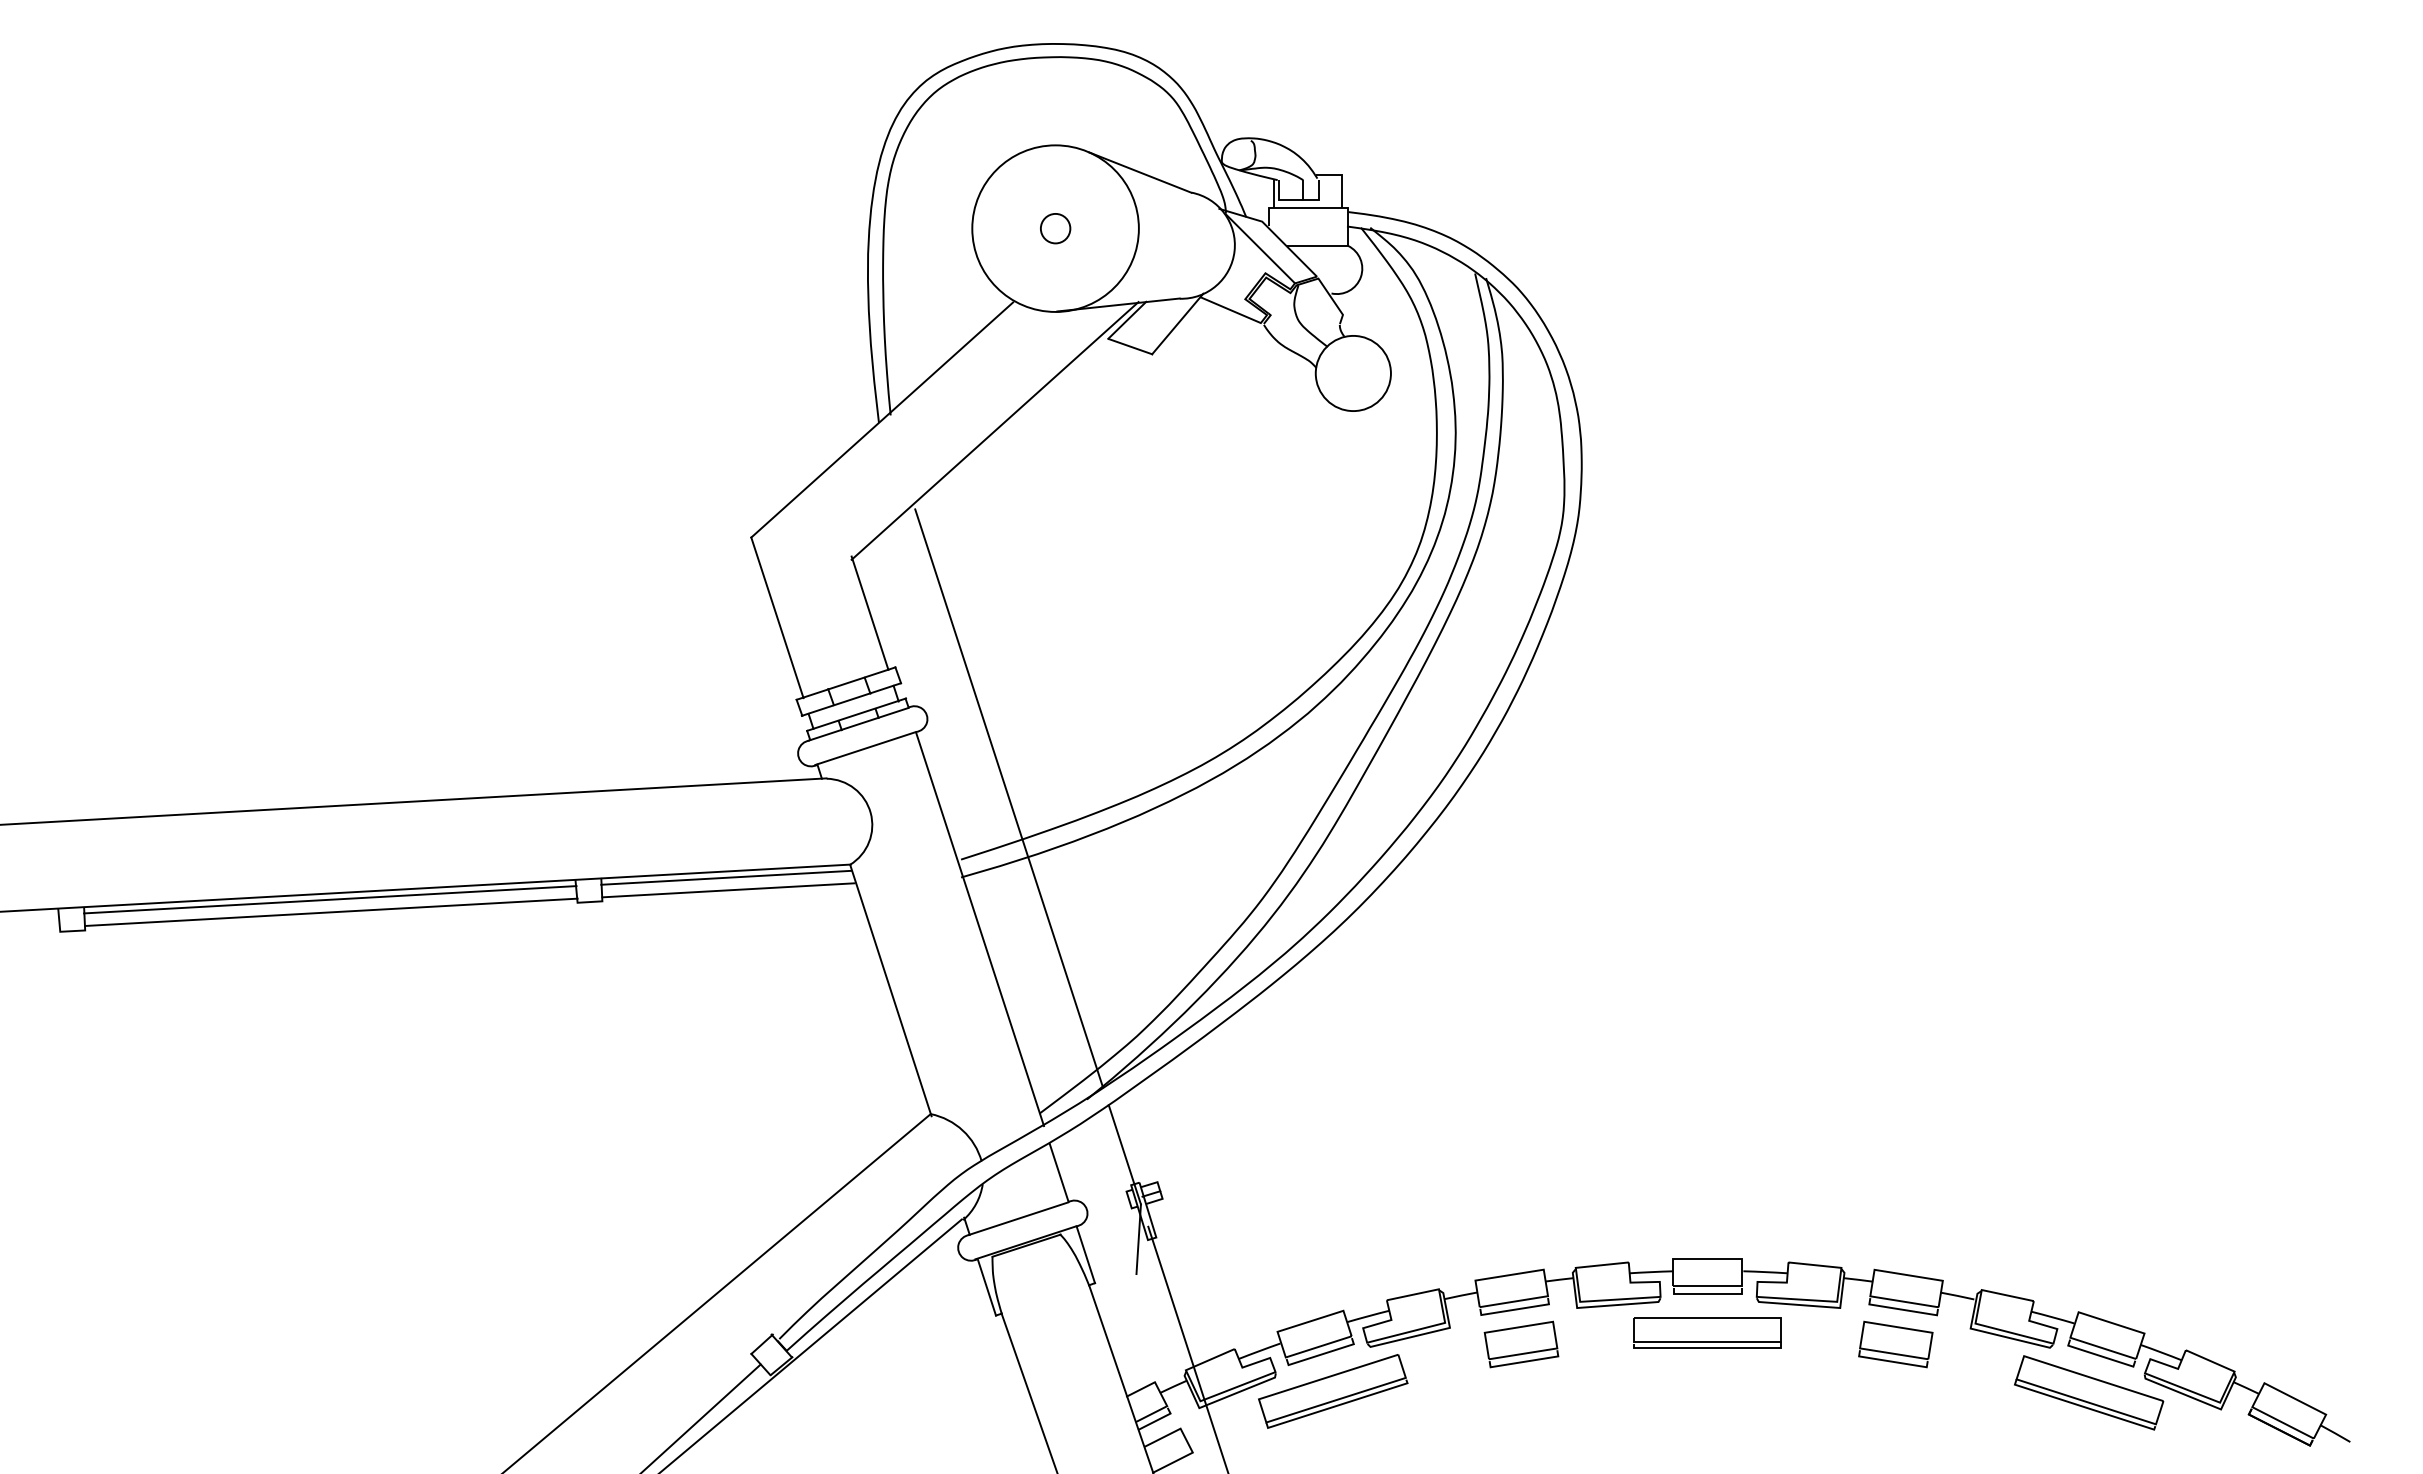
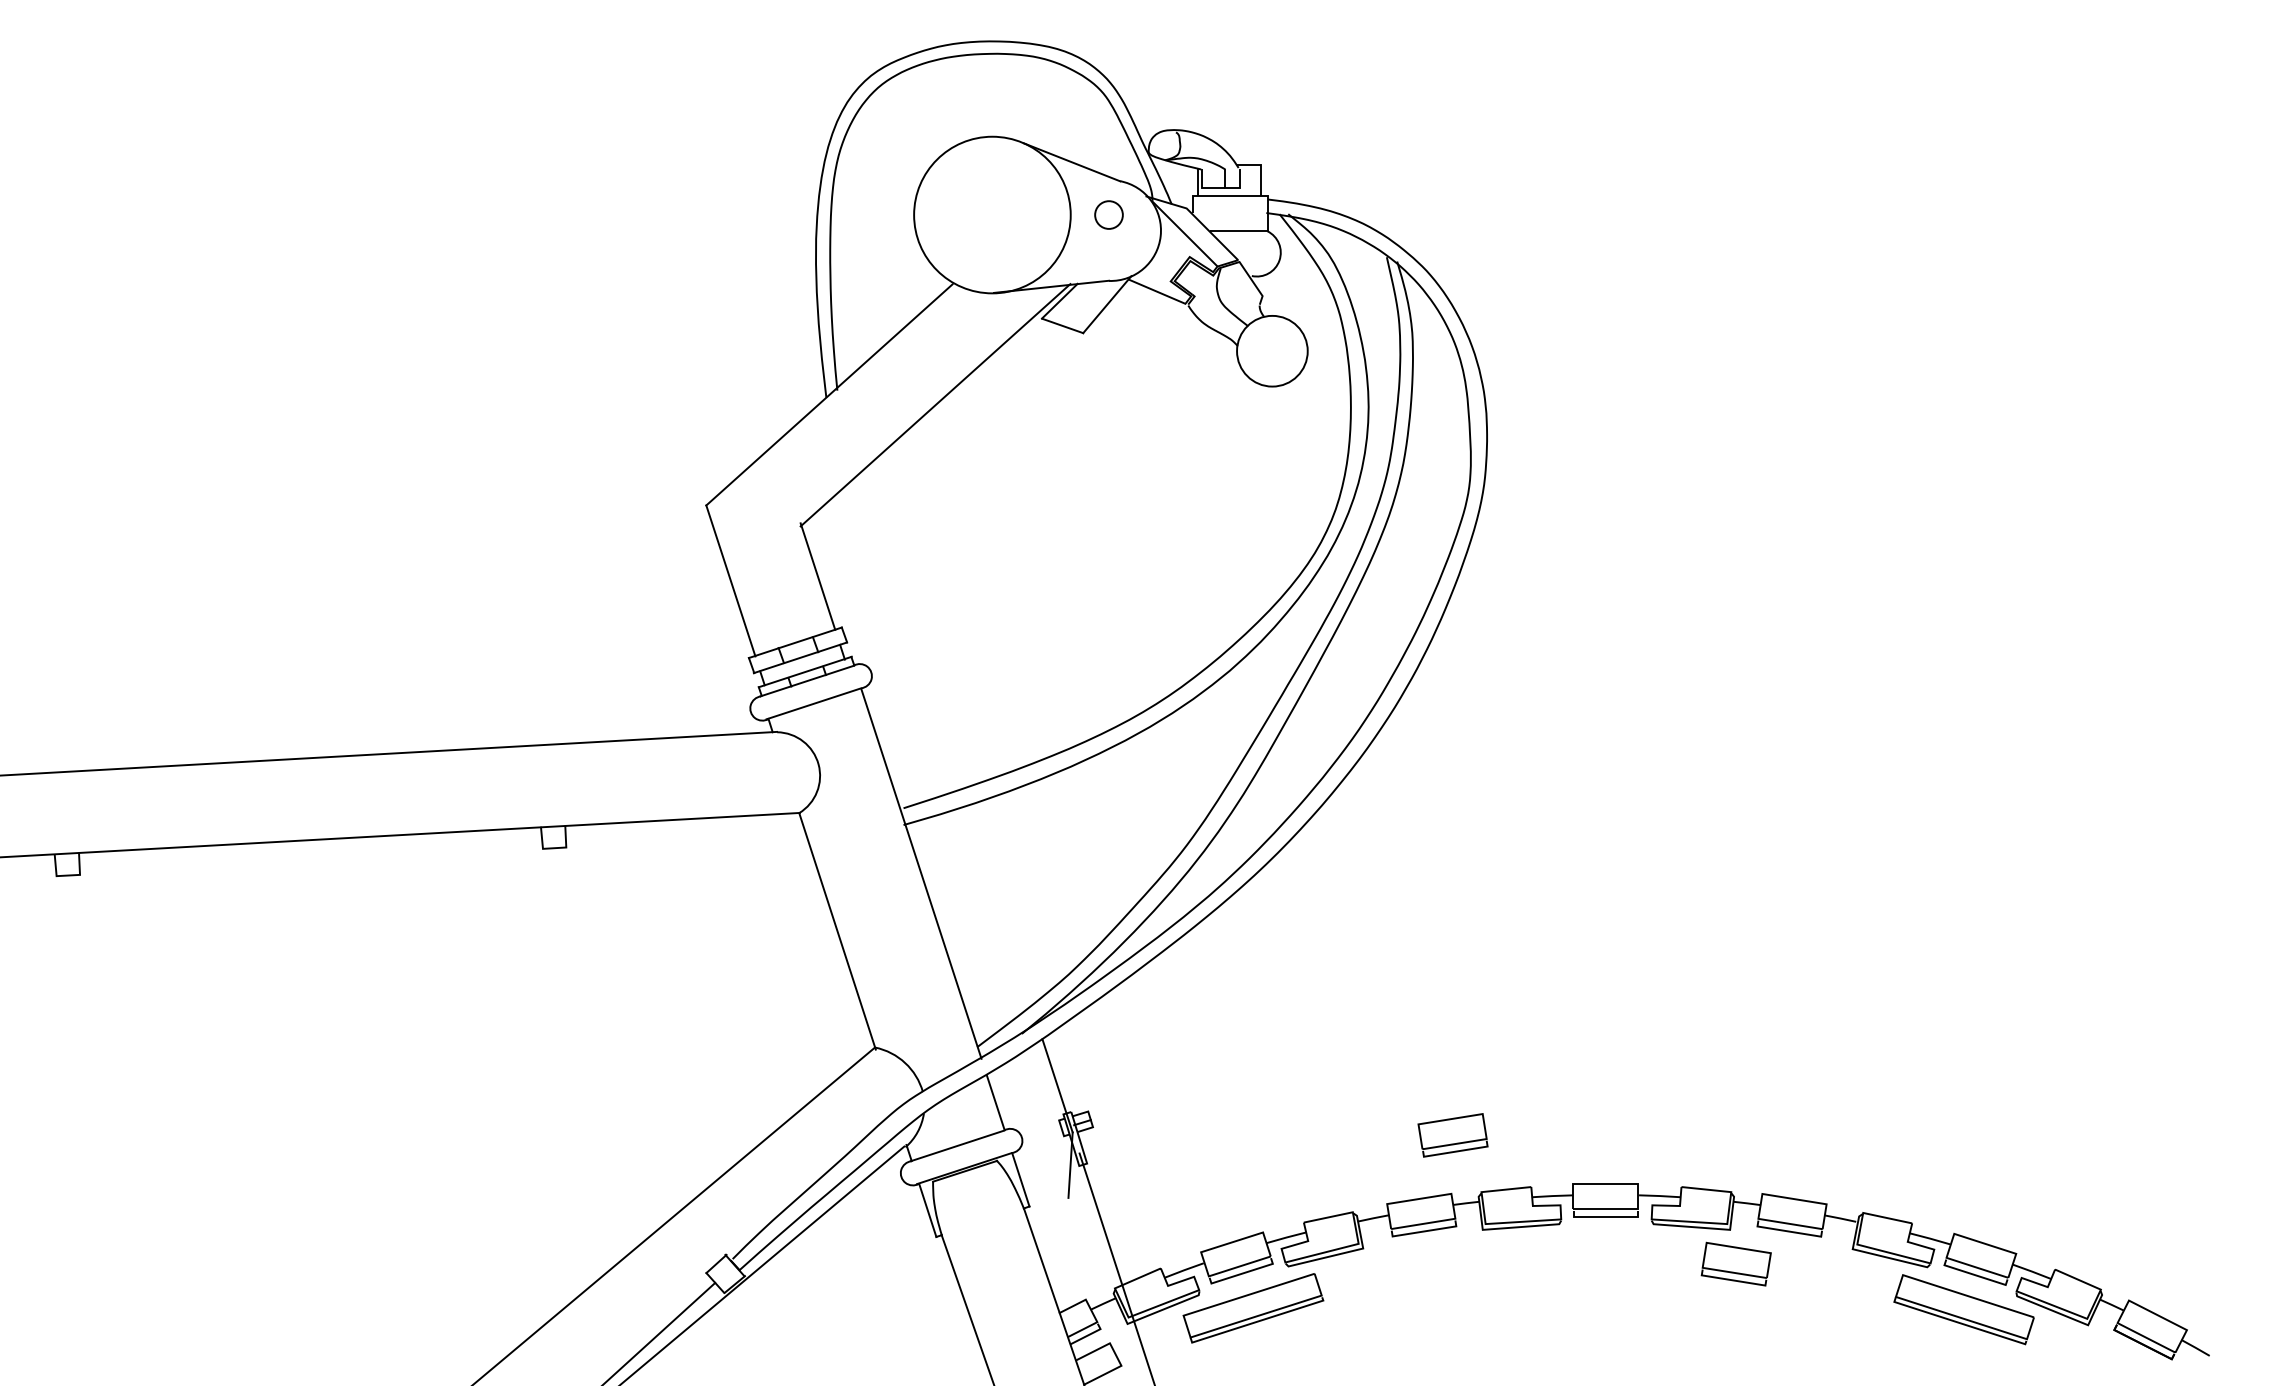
circle: (1055, 228) -> (1108, 214), moved
line: (1009, 798) -> (949, 750), removed
line: (726, 877) -> (683, 825), removed
line: (728, 890) -> (684, 837), removed
line: (330, 899) -> (310, 845), removed
line: (331, 911) -> (311, 857), removed
part: (1707, 1332) -> (1605, 1252), removed
part: (1521, 1344) -> (1453, 1135), moved
part: (1895, 1344) -> (1736, 1264), moved

